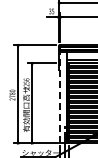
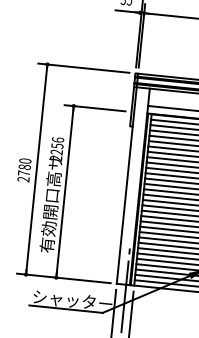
line: (60, 94) -> (127, 179), dashed -> solid

